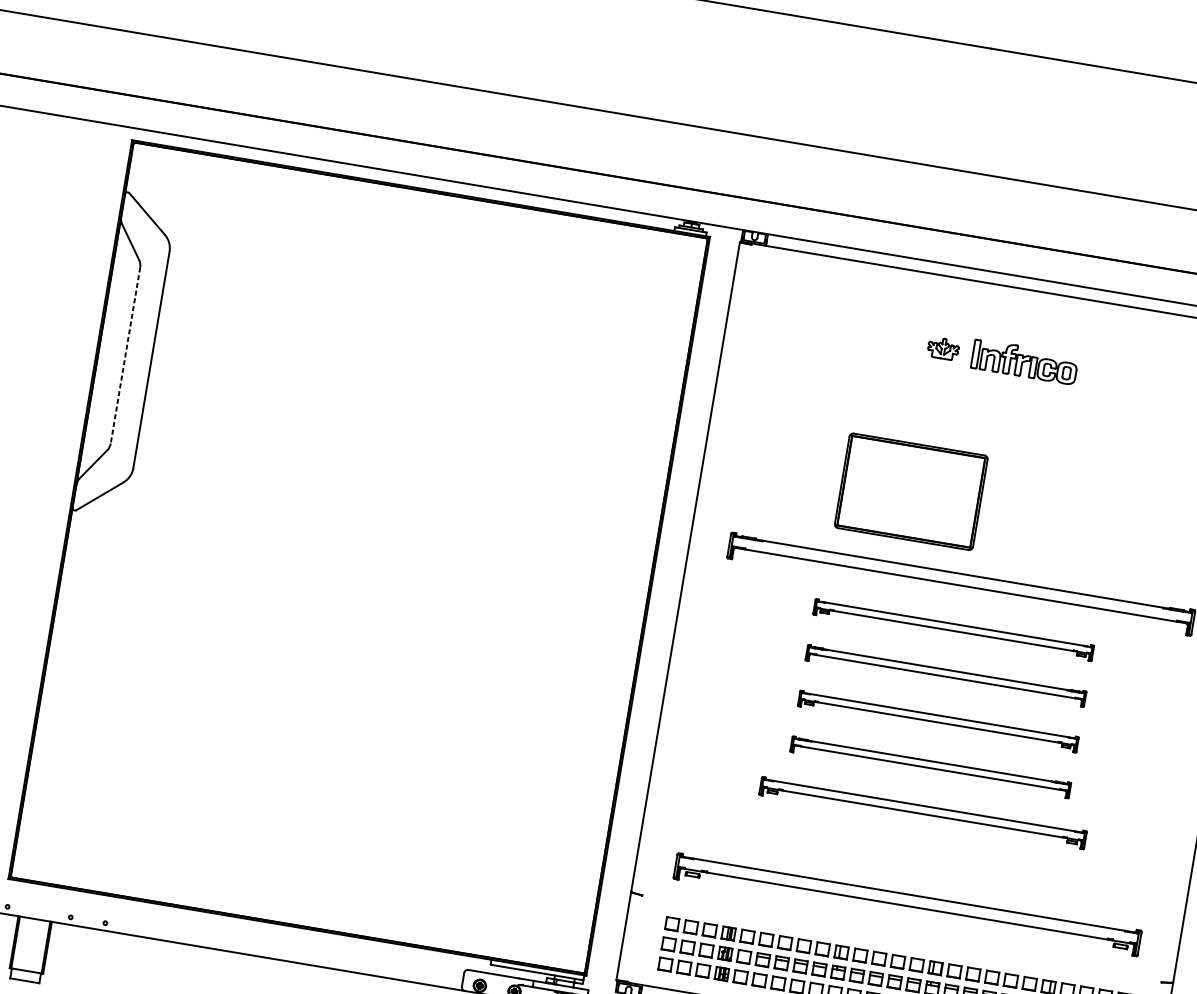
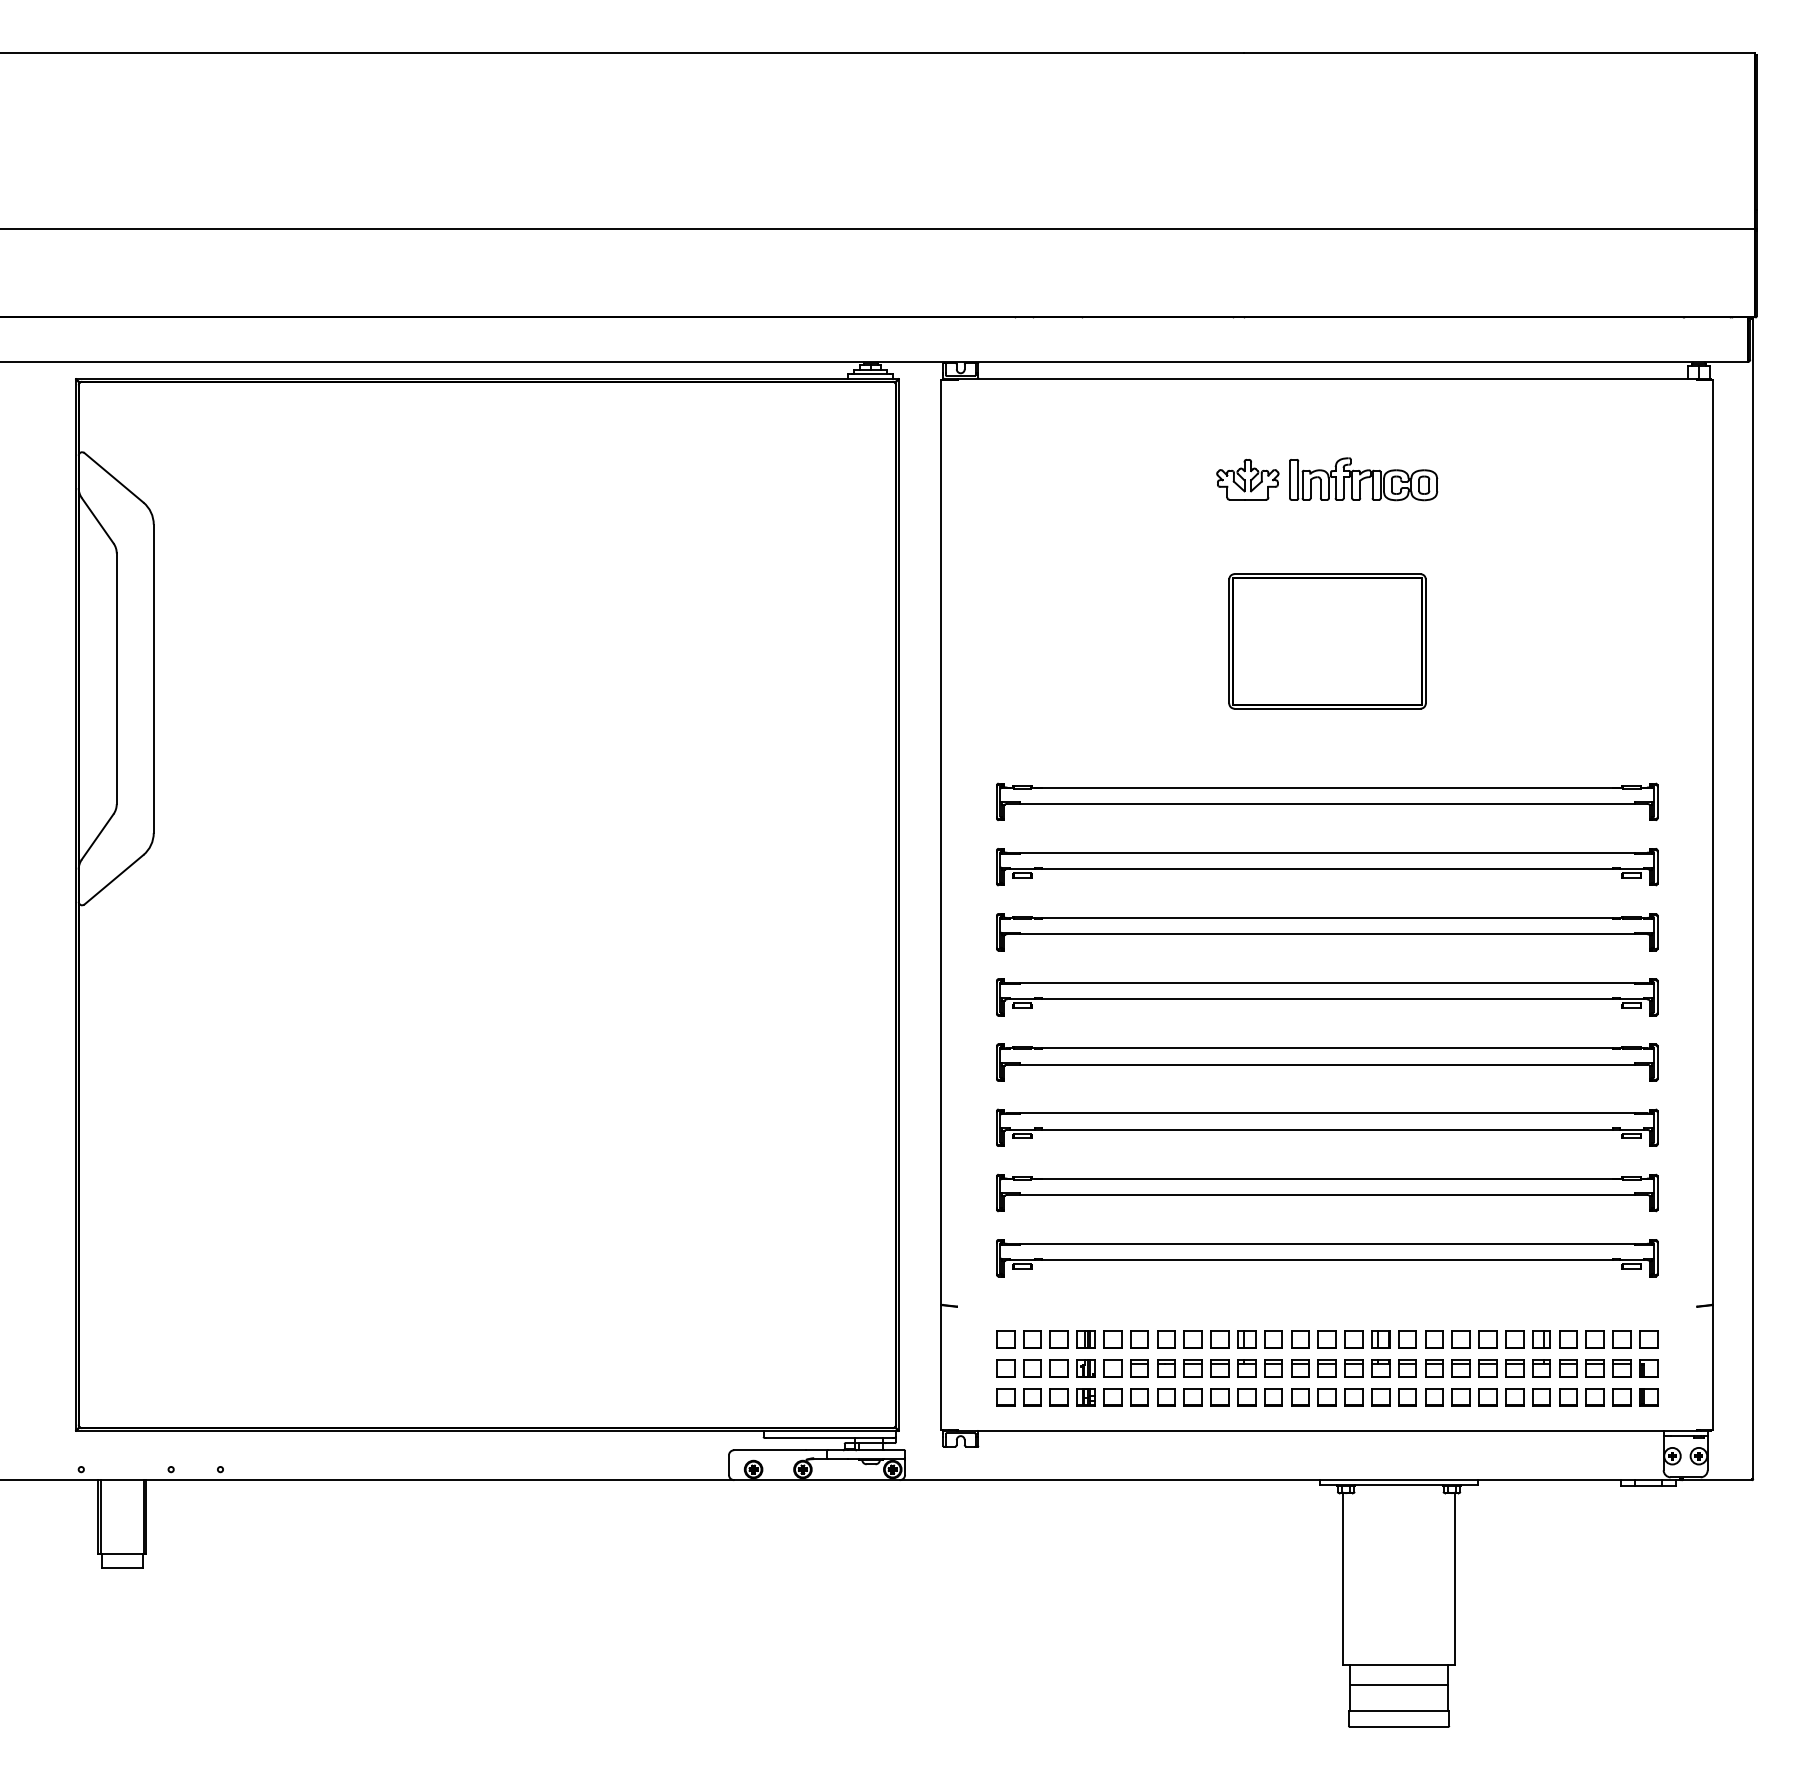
part: (943, 348) -> (1247, 479), size x1.43
line: (125, 355) -> (116, 679), dashed -> solid
part: (911, 491) -> (1327, 641), moved
part: (953, 630) -> (1327, 867), size x1.67
part: (946, 676) -> (1327, 932), size x1.67
part: (938, 721) -> (1327, 997), size x1.67
part: (930, 767) -> (1327, 1062), size x1.67
part: (923, 813) -> (1327, 1127), size x1.43
part: (915, 858) -> (1327, 1192), added

